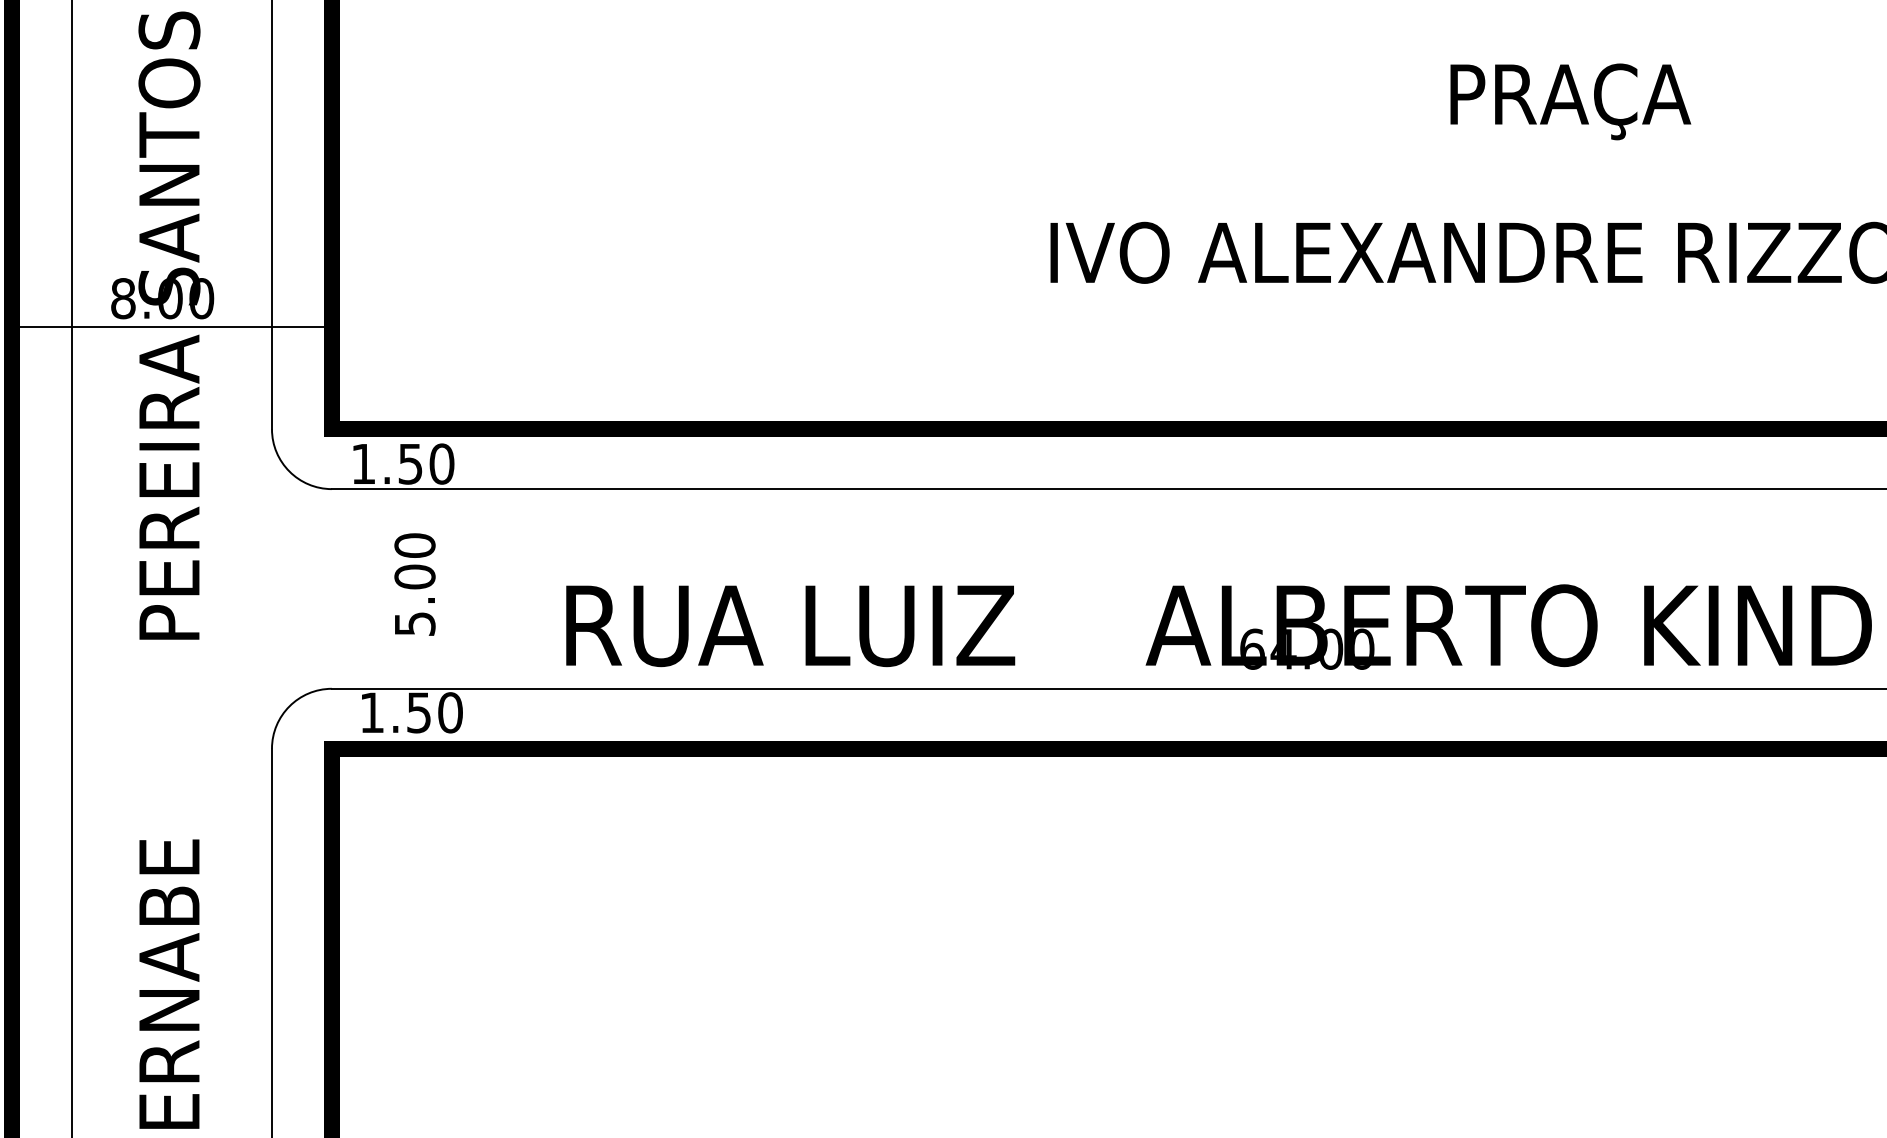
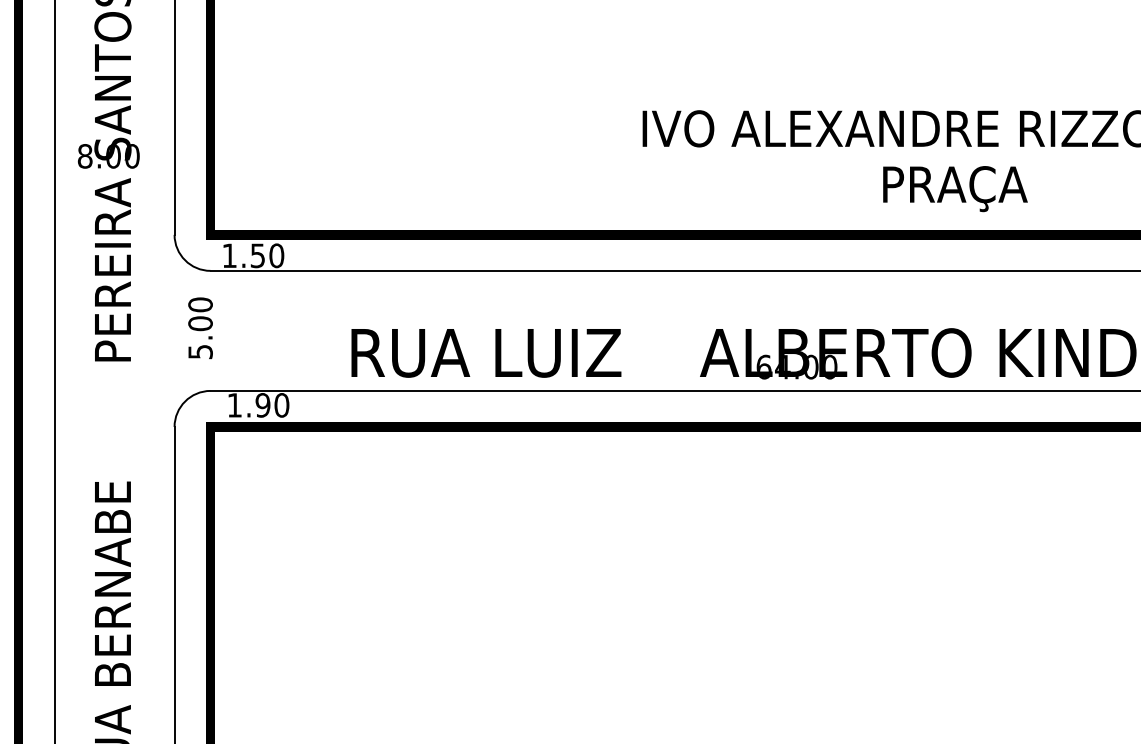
text: (1570, 102) -> (955, 189), moved
line: (172, 327) -> (114, 173), removed
text: (414, 584) -> (200, 328), moved
text: (418, 713) -> (262, 405), 1.50 -> 1.90

